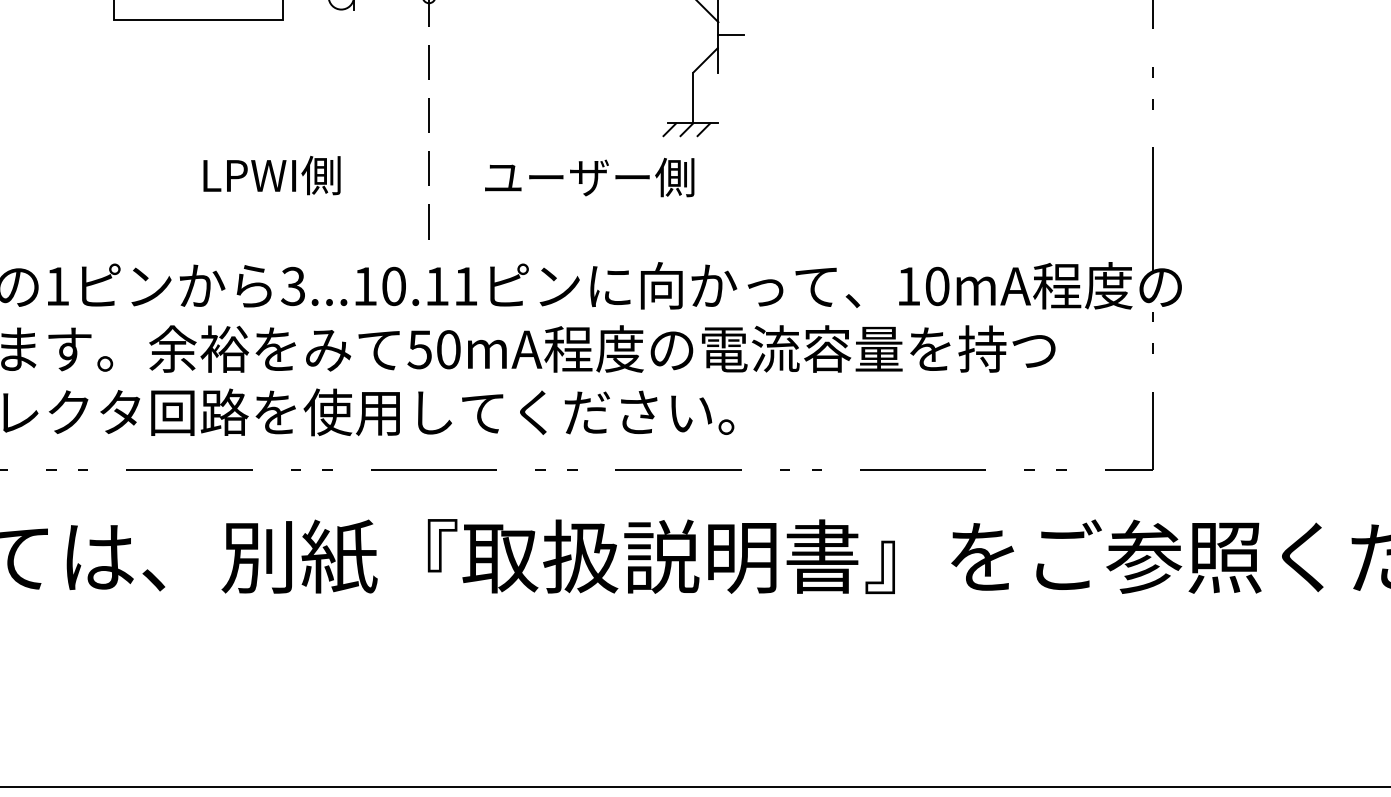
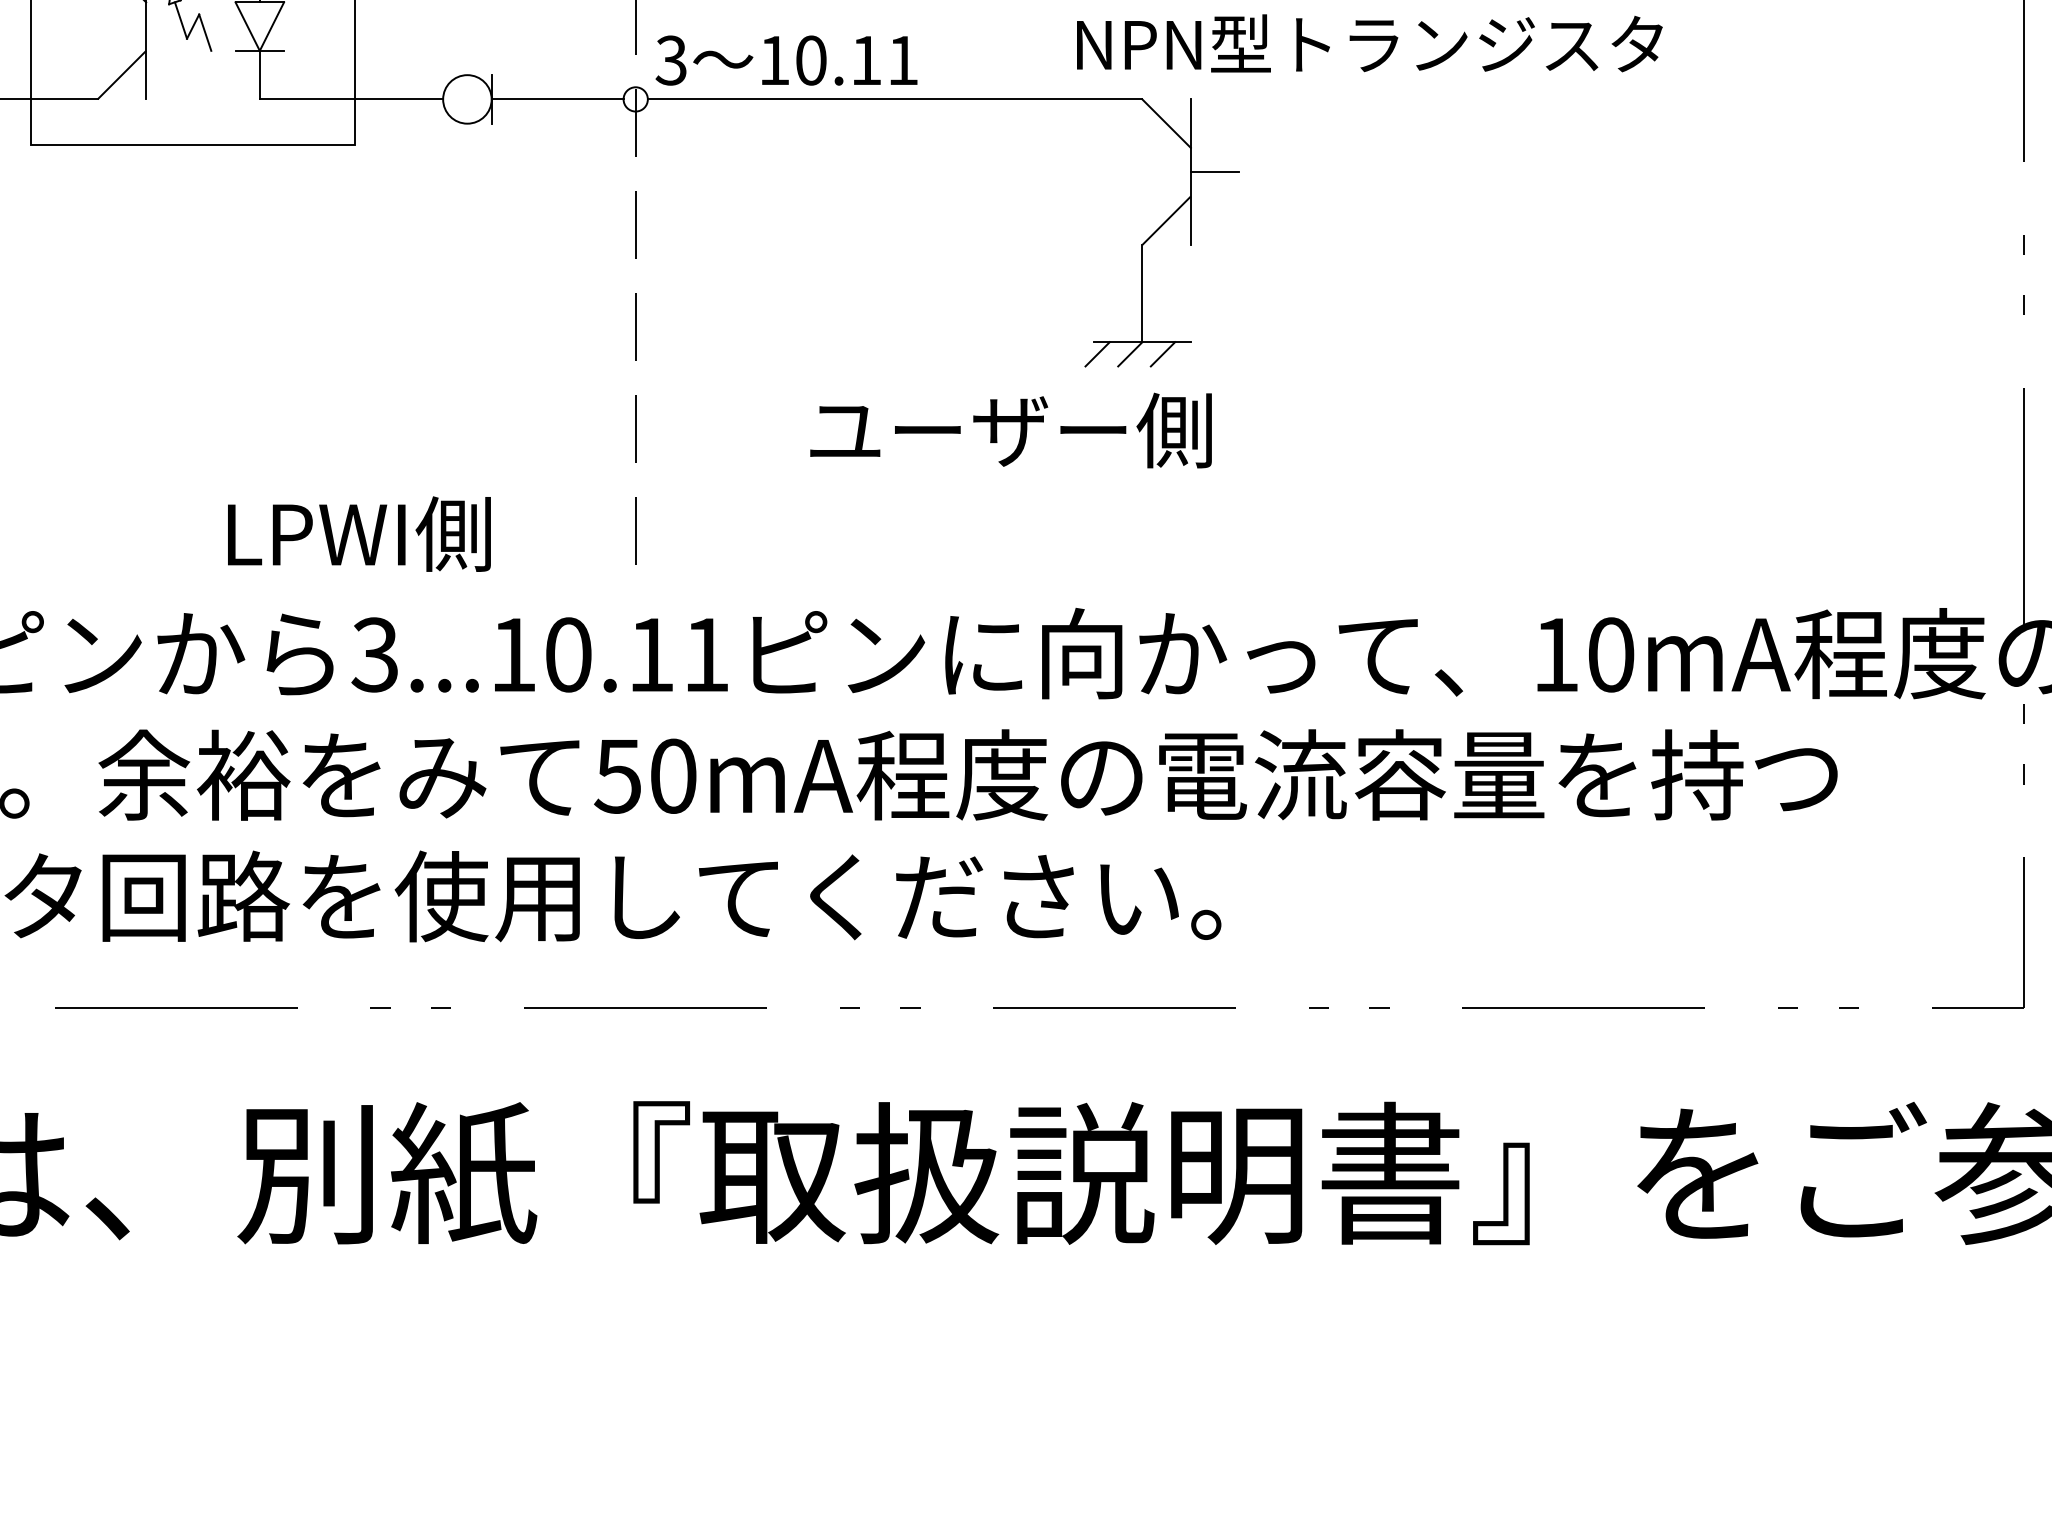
text: (271, 175) -> (358, 534), moved
text: (589, 177) -> (1010, 430), moved

